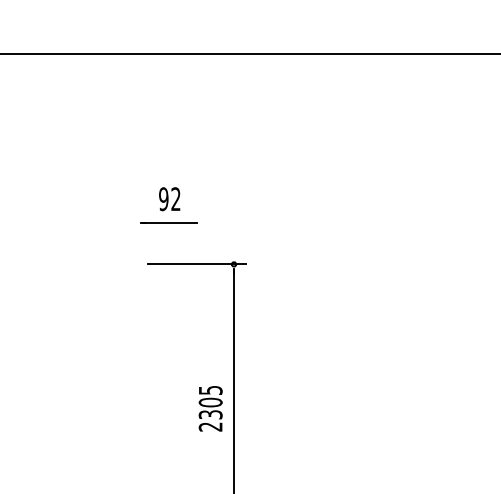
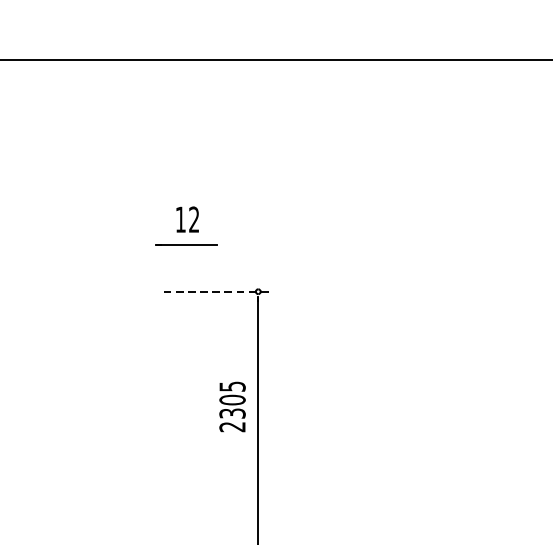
text: (163, 199) -> (180, 220), 92 -> 12
line: (197, 264) -> (217, 291), solid -> dashed
text: (210, 408) -> (232, 406), moved

